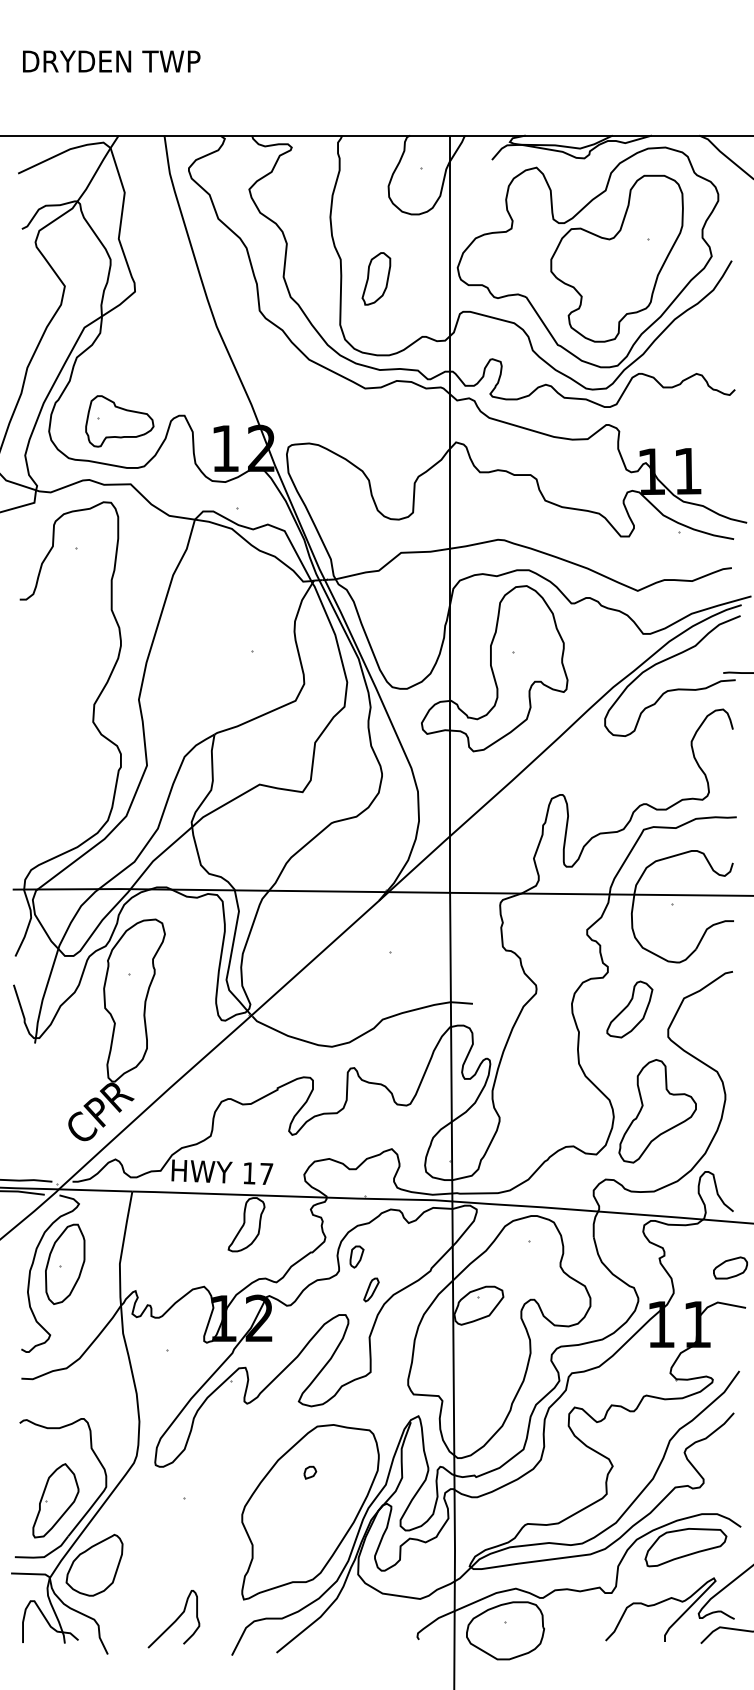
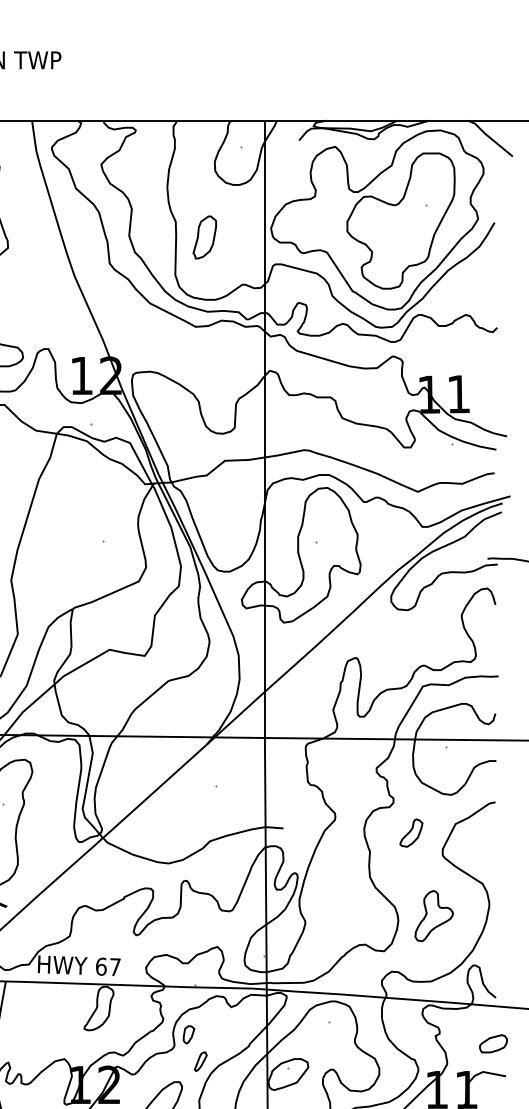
part: (629, 1009) -> (411, 833), size x0.6
part: (657, 1111) -> (433, 916), size x0.6
text: (249, 1173) -> (101, 966), 17 -> 67

